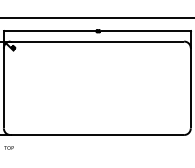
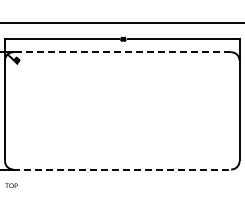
line: (97, 41) -> (122, 52), solid -> dashed
line: (97, 135) -> (122, 169), solid -> dashed

